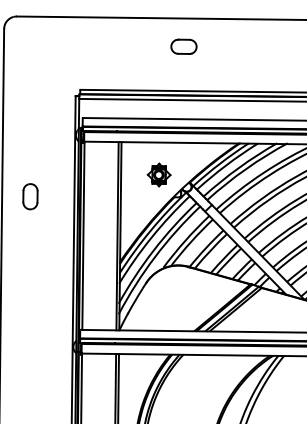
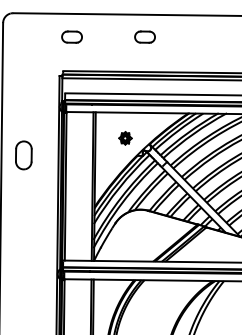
part: (90, 46) -> (71, 36), added
part: (159, 175) -> (125, 138), size x0.7
part: (29, 196) -> (23, 155), size x1.4

